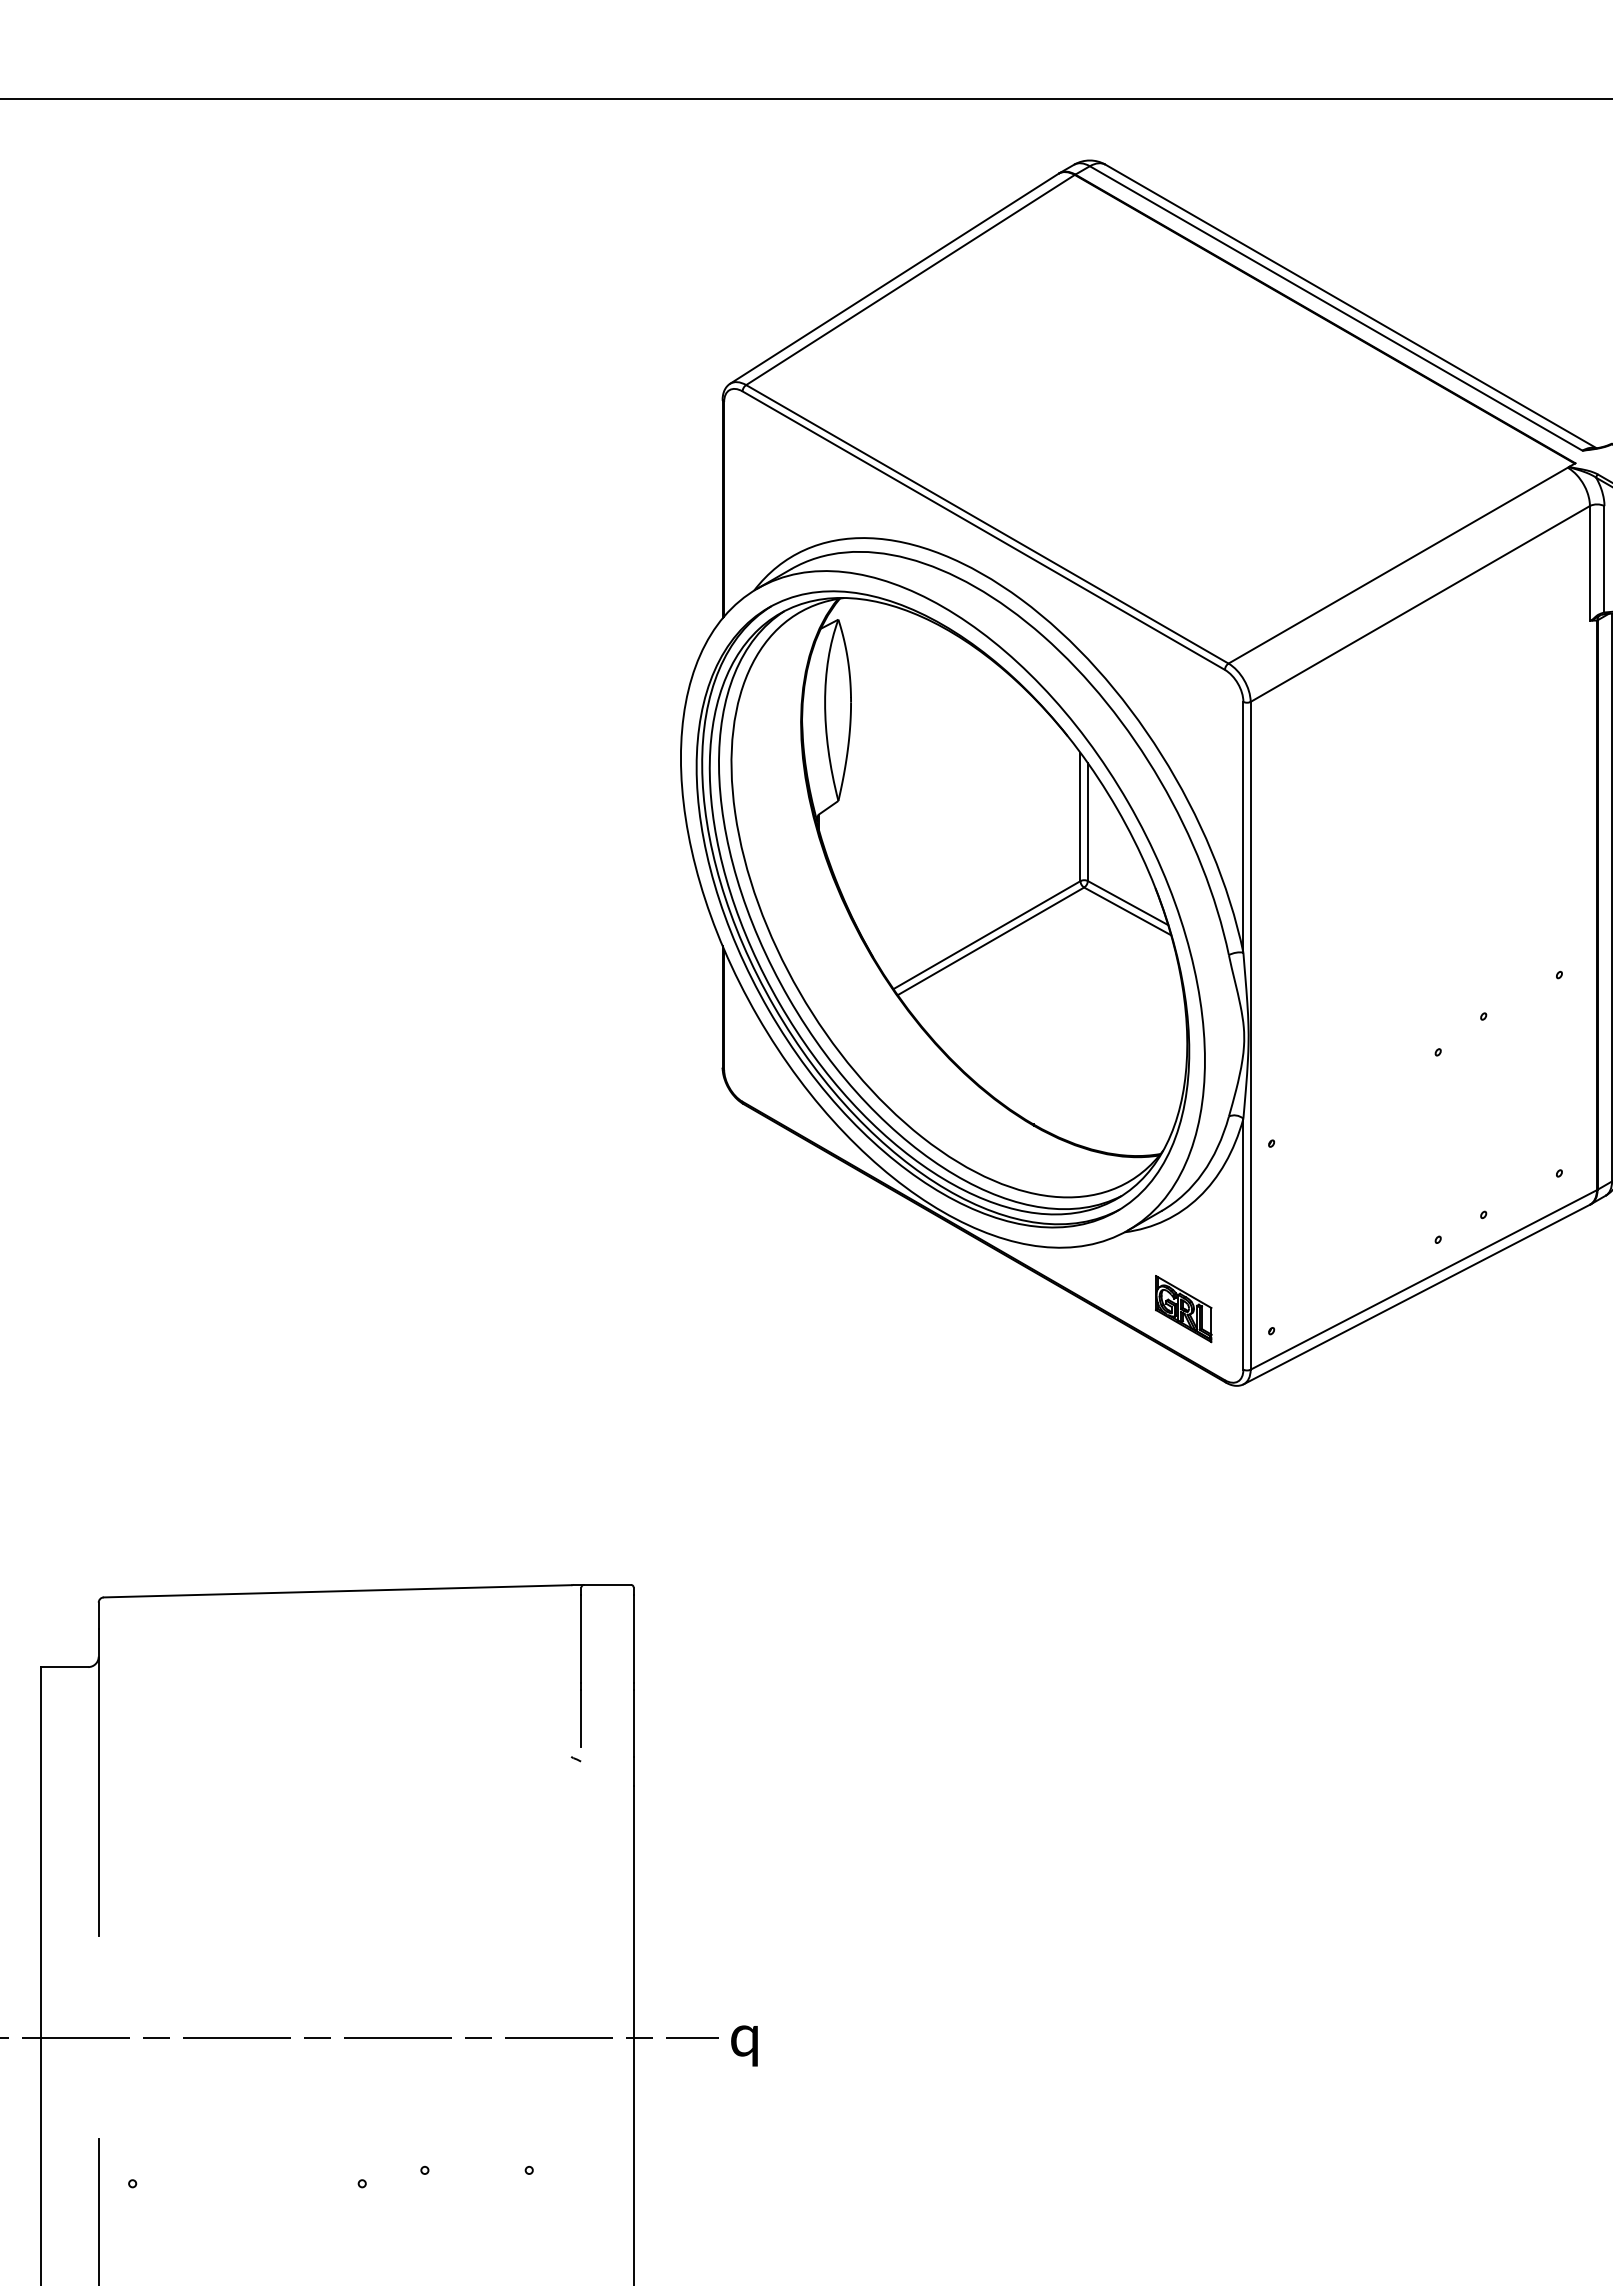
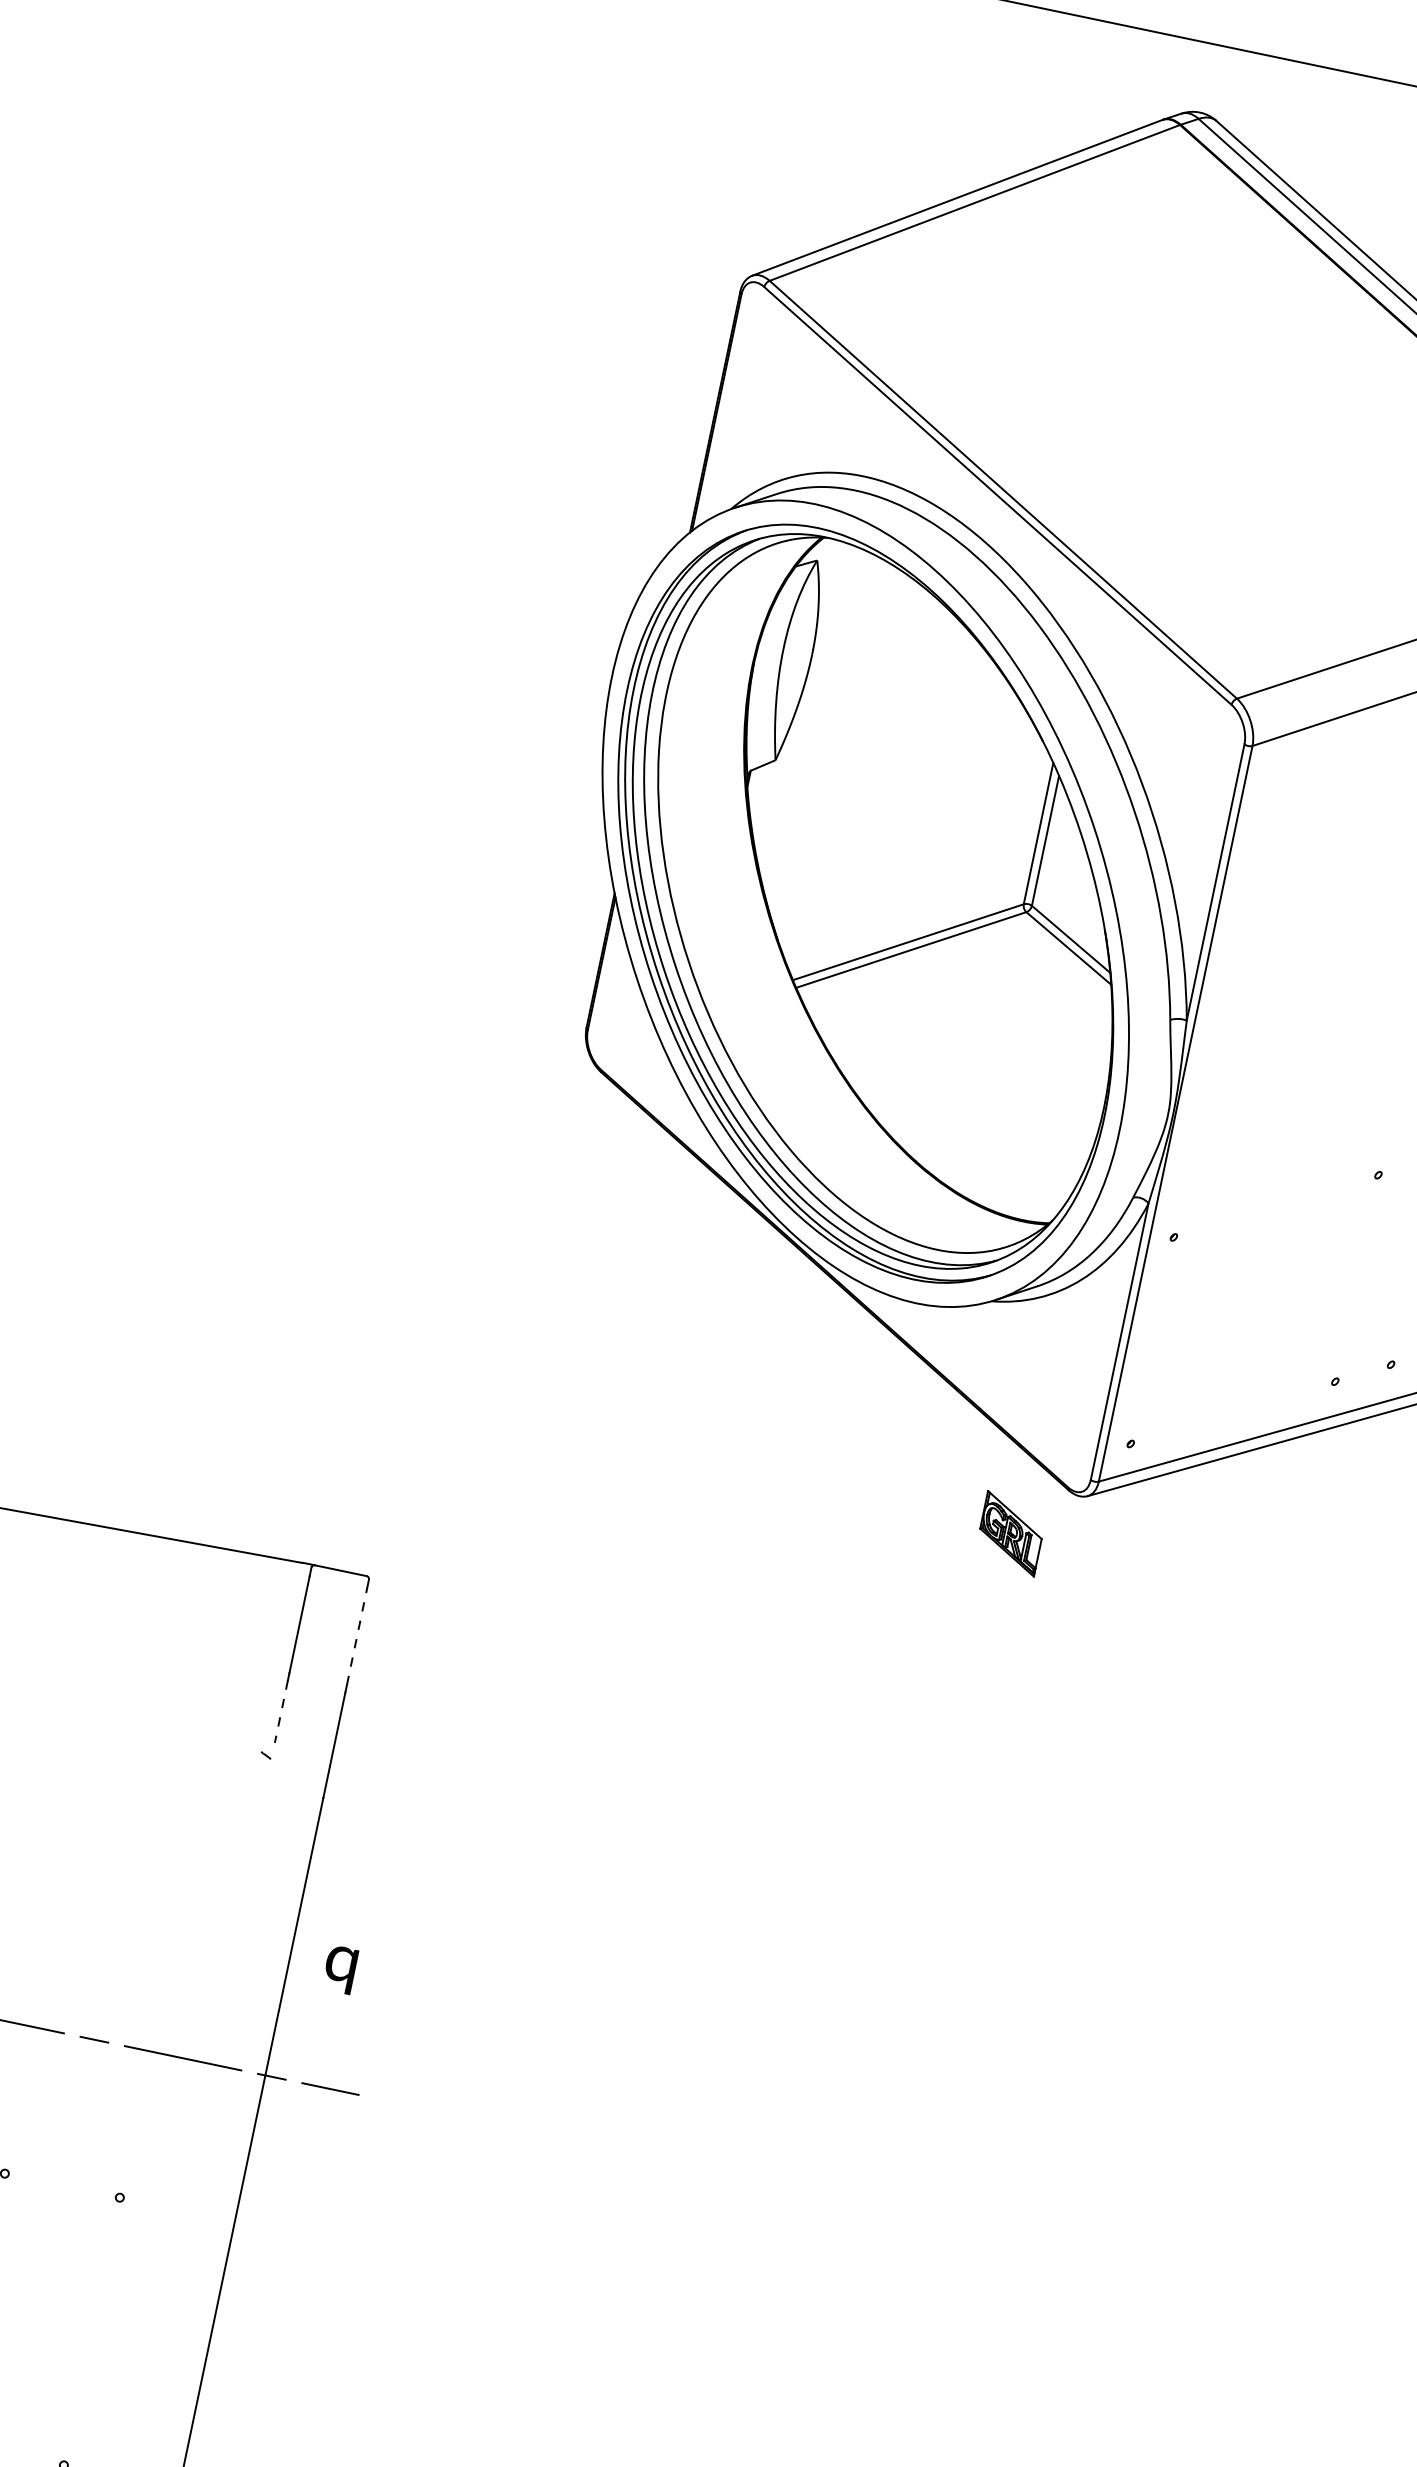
part: (1183, 1309) -> (1010, 1534), moved
line: (633, 1639) -> (356, 1636), solid -> dashed
line: (581, 1718) -> (281, 1711), solid -> dashed
text: (744, 2045) -> (340, 1969), moved

